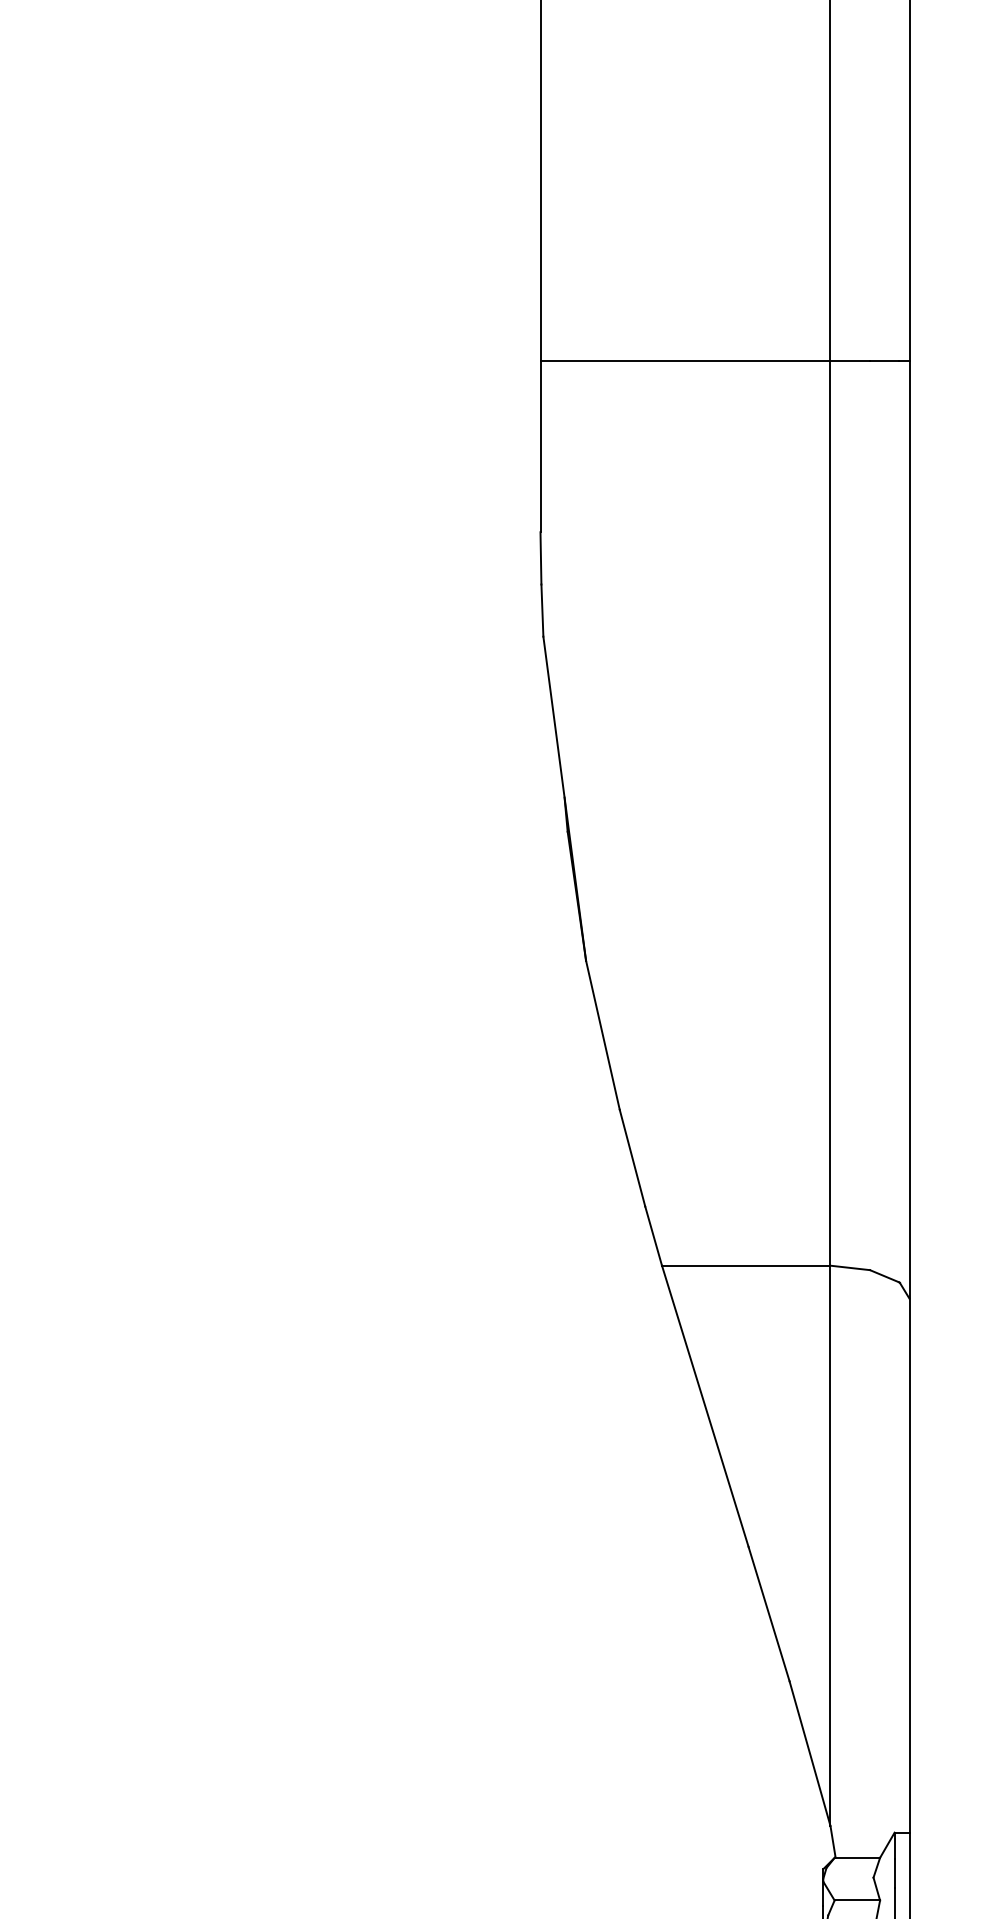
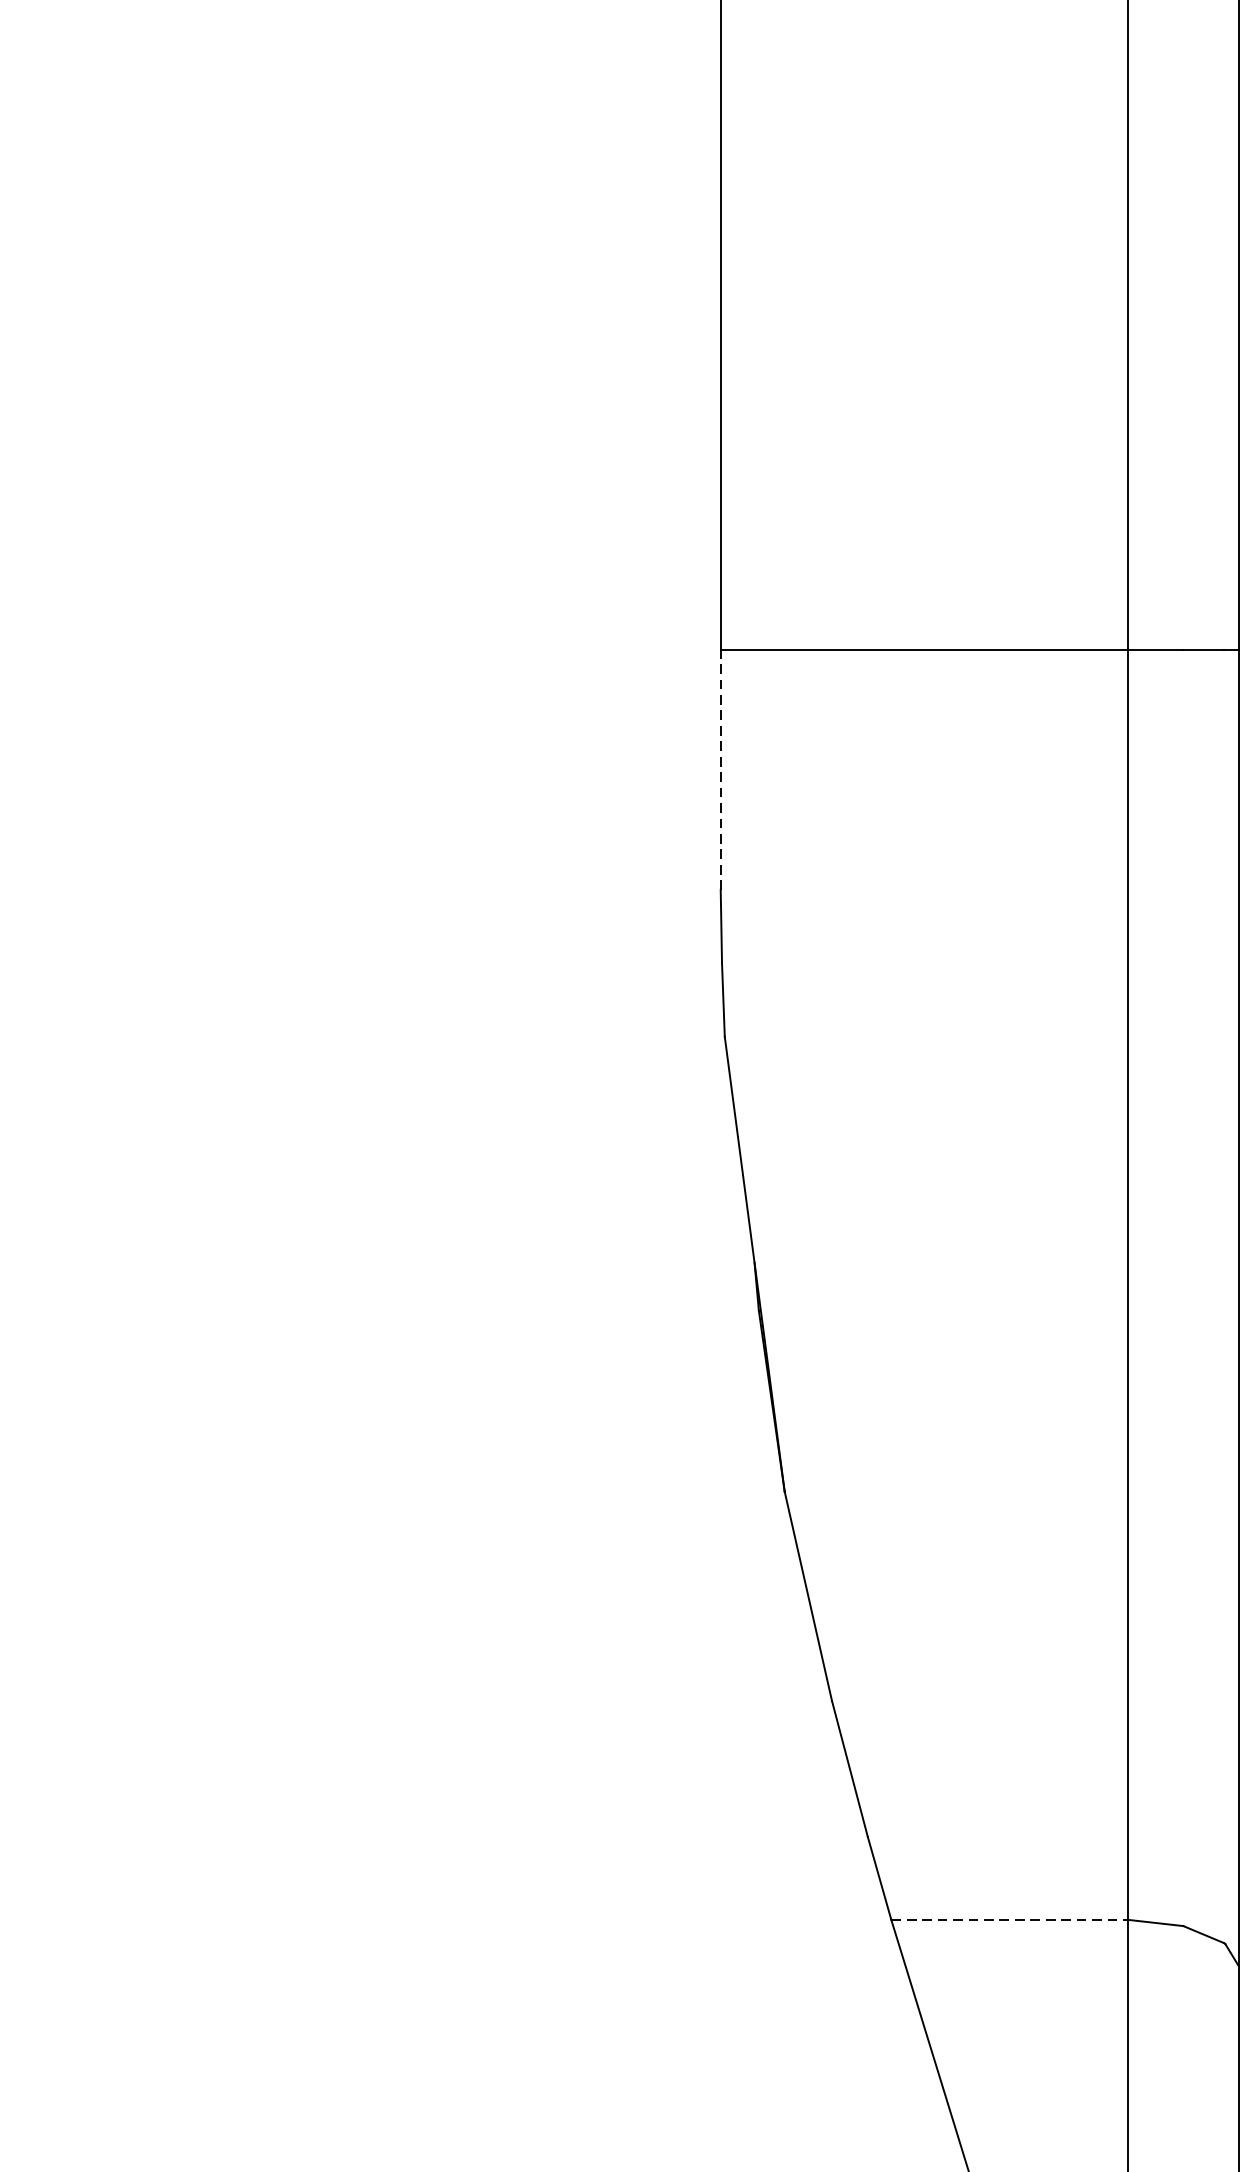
line: (540, 446) -> (720, 769), solid -> dashed
line: (746, 1265) -> (1009, 1919), solid -> dashed

